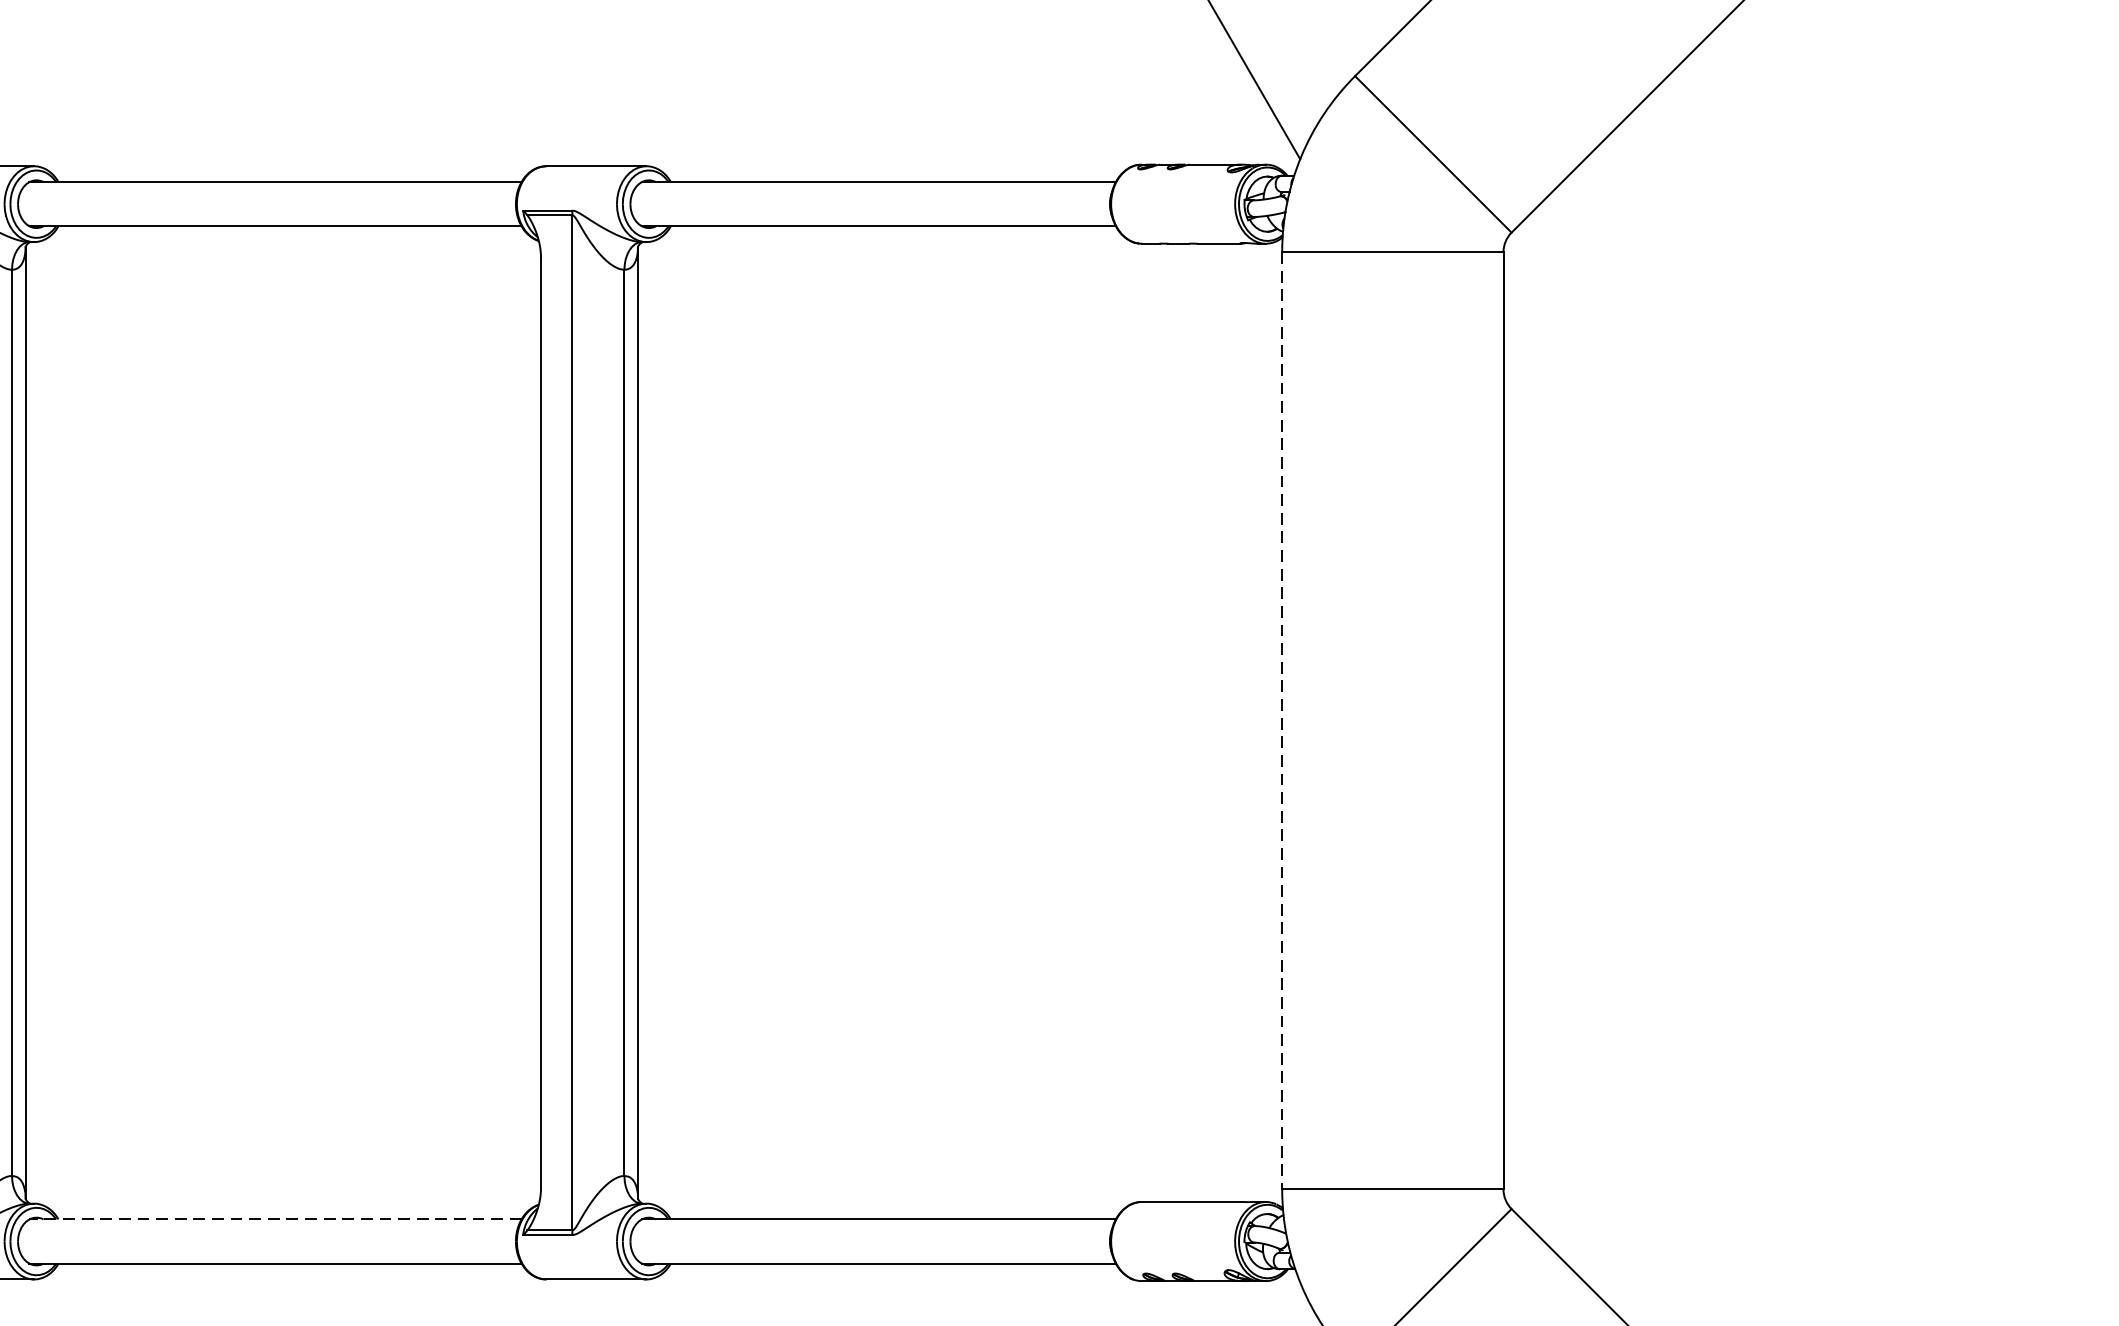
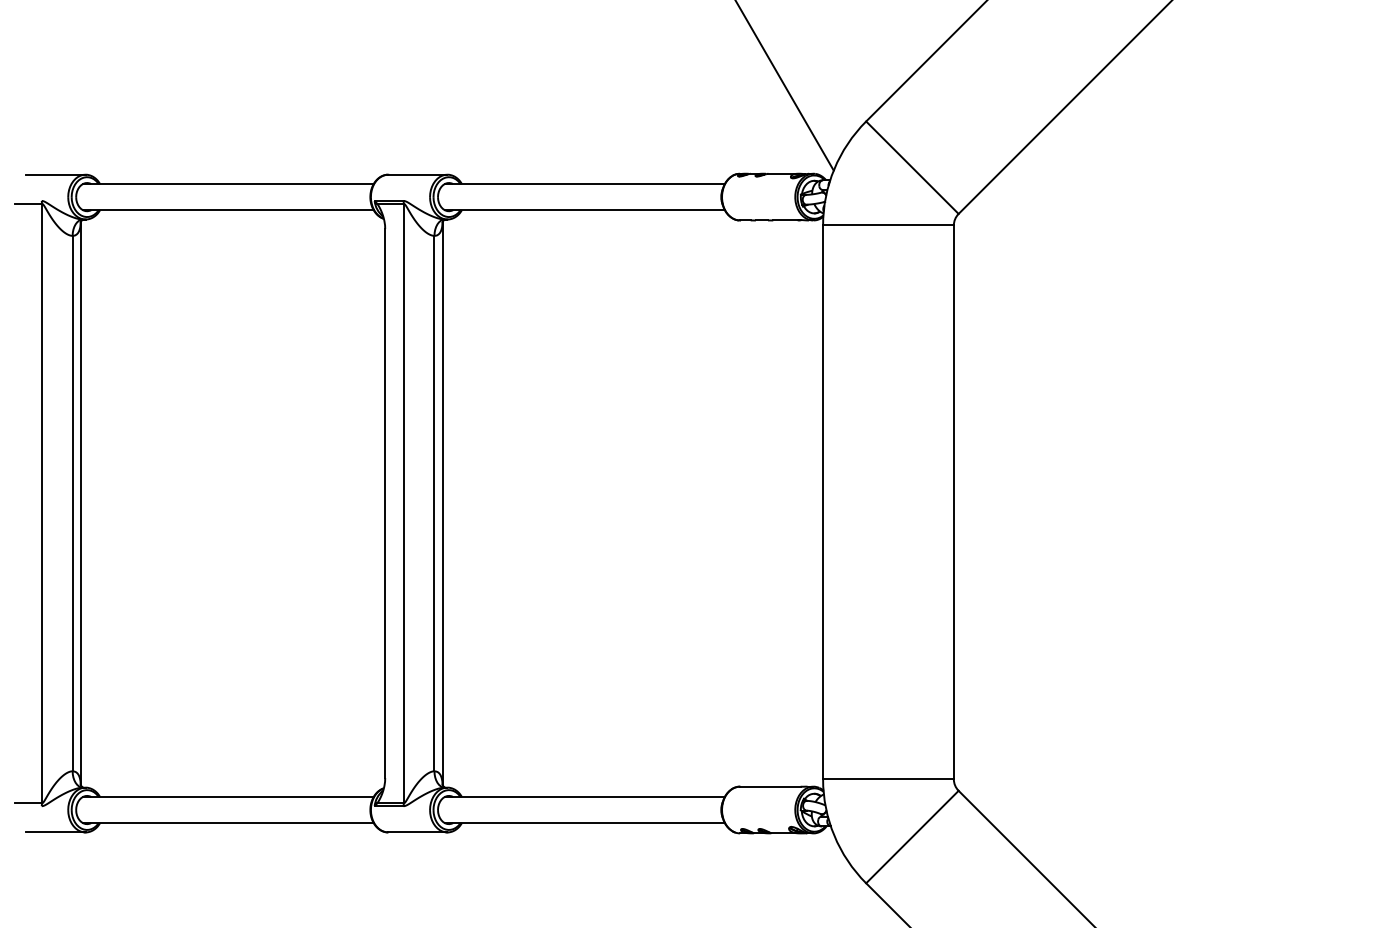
line: (1282, 721) -> (823, 502), dashed -> solid
line: (274, 1218) -> (227, 796), dashed -> solid

